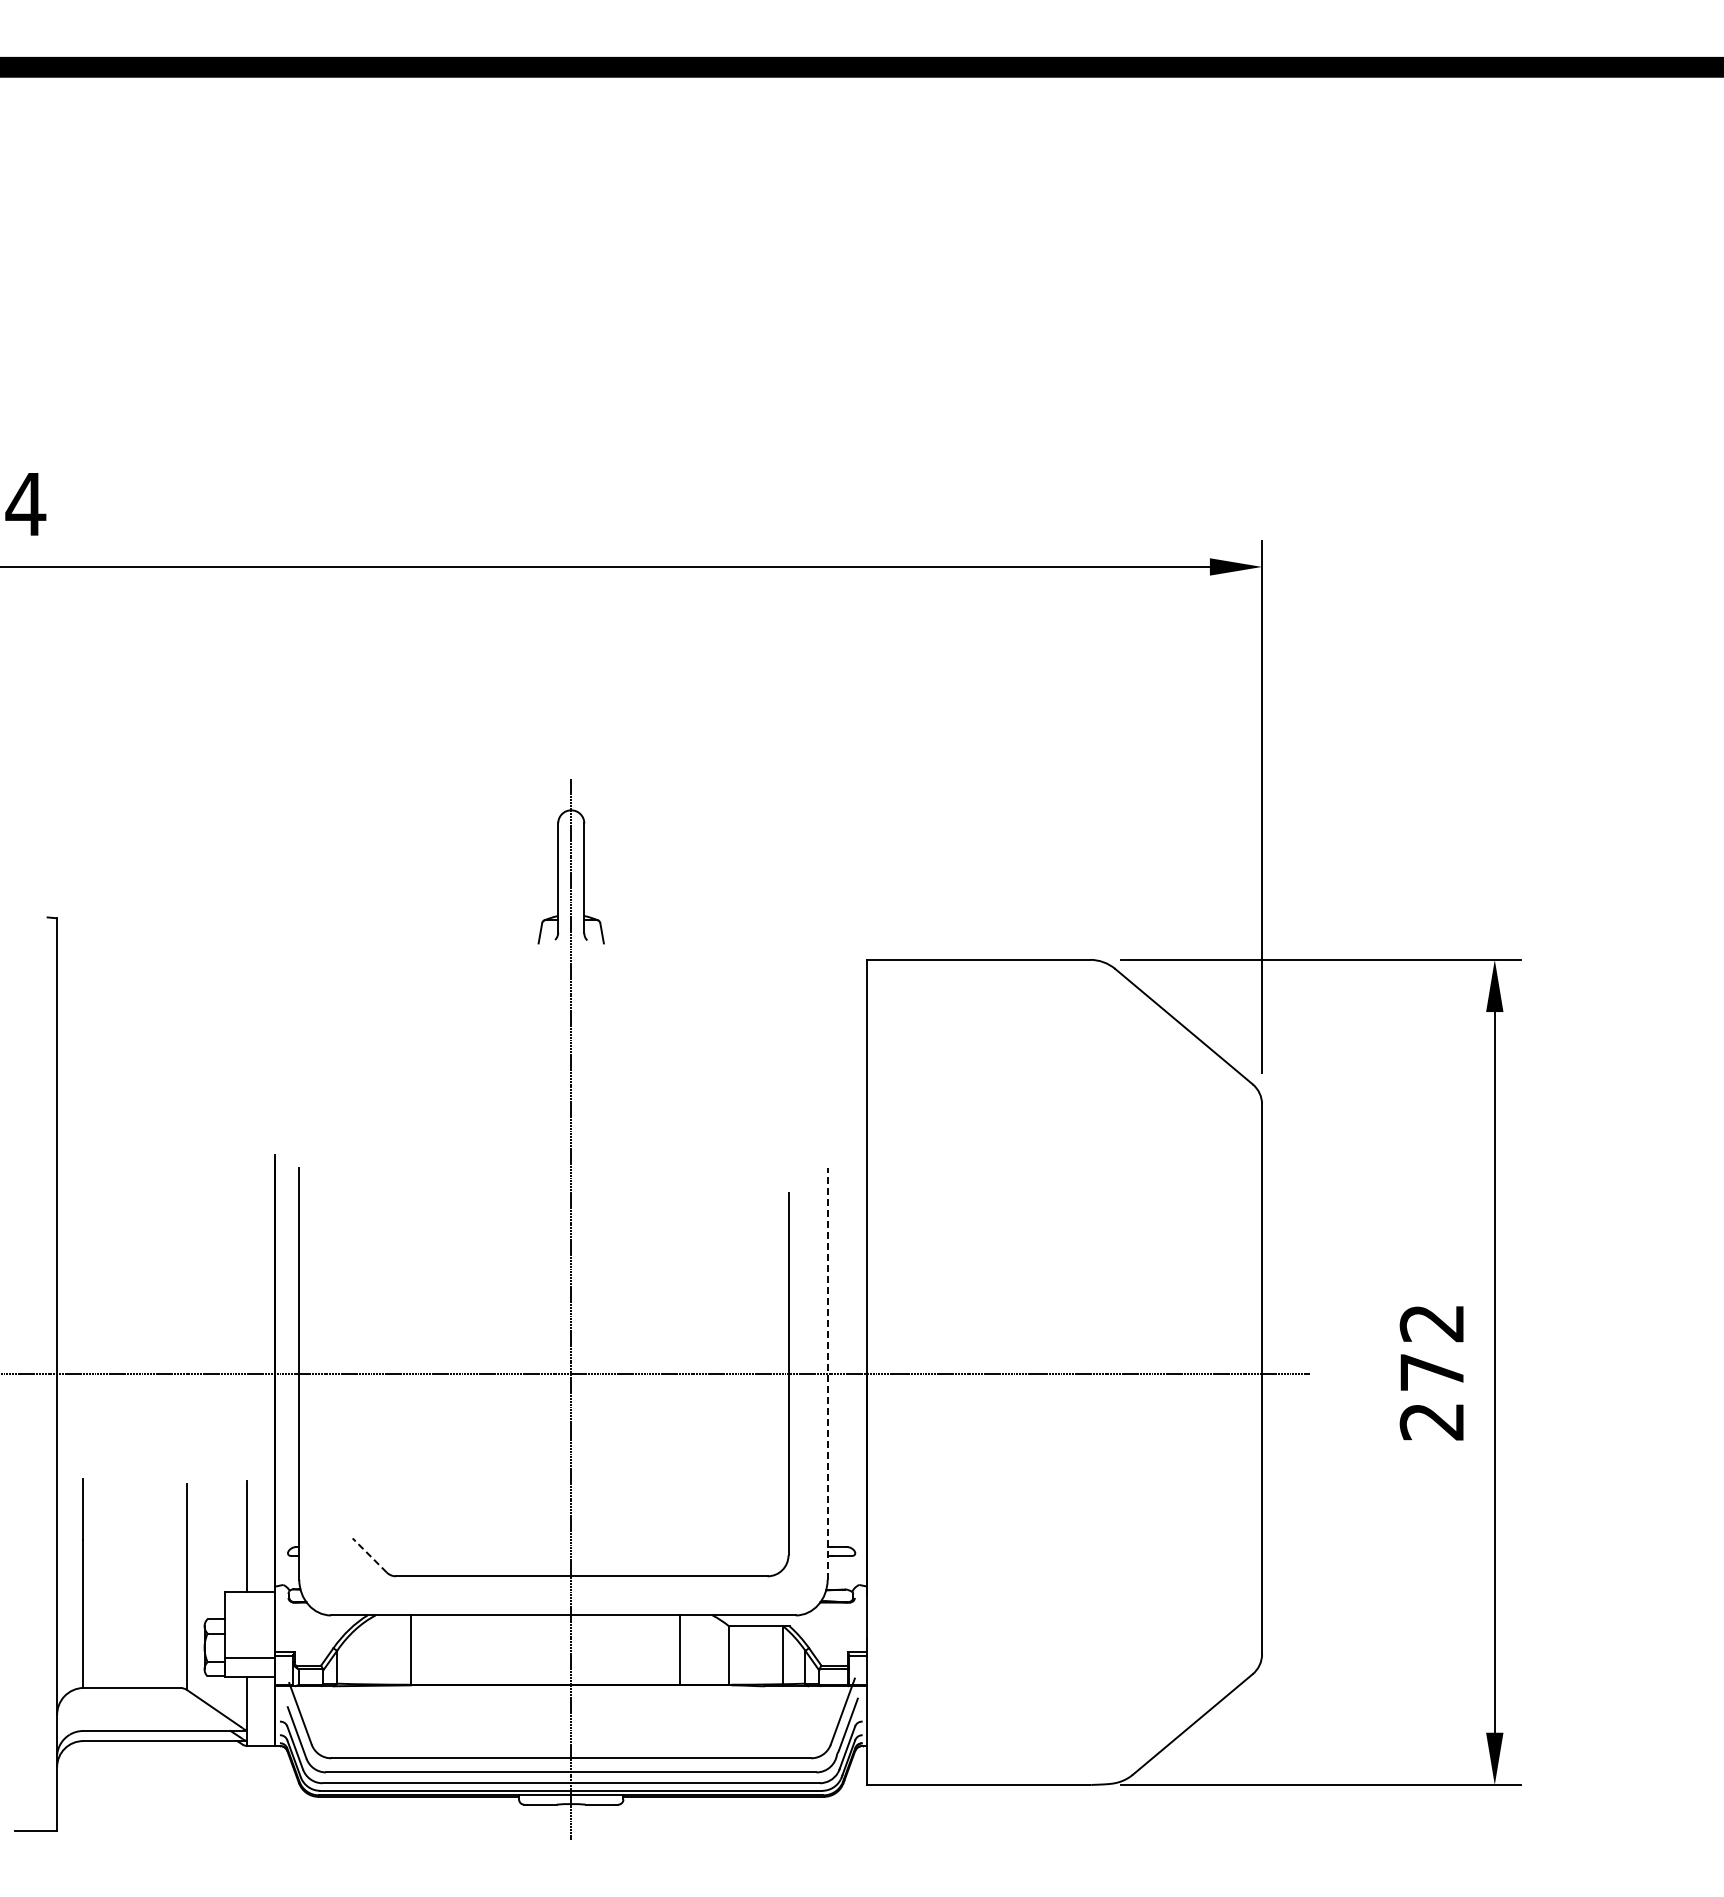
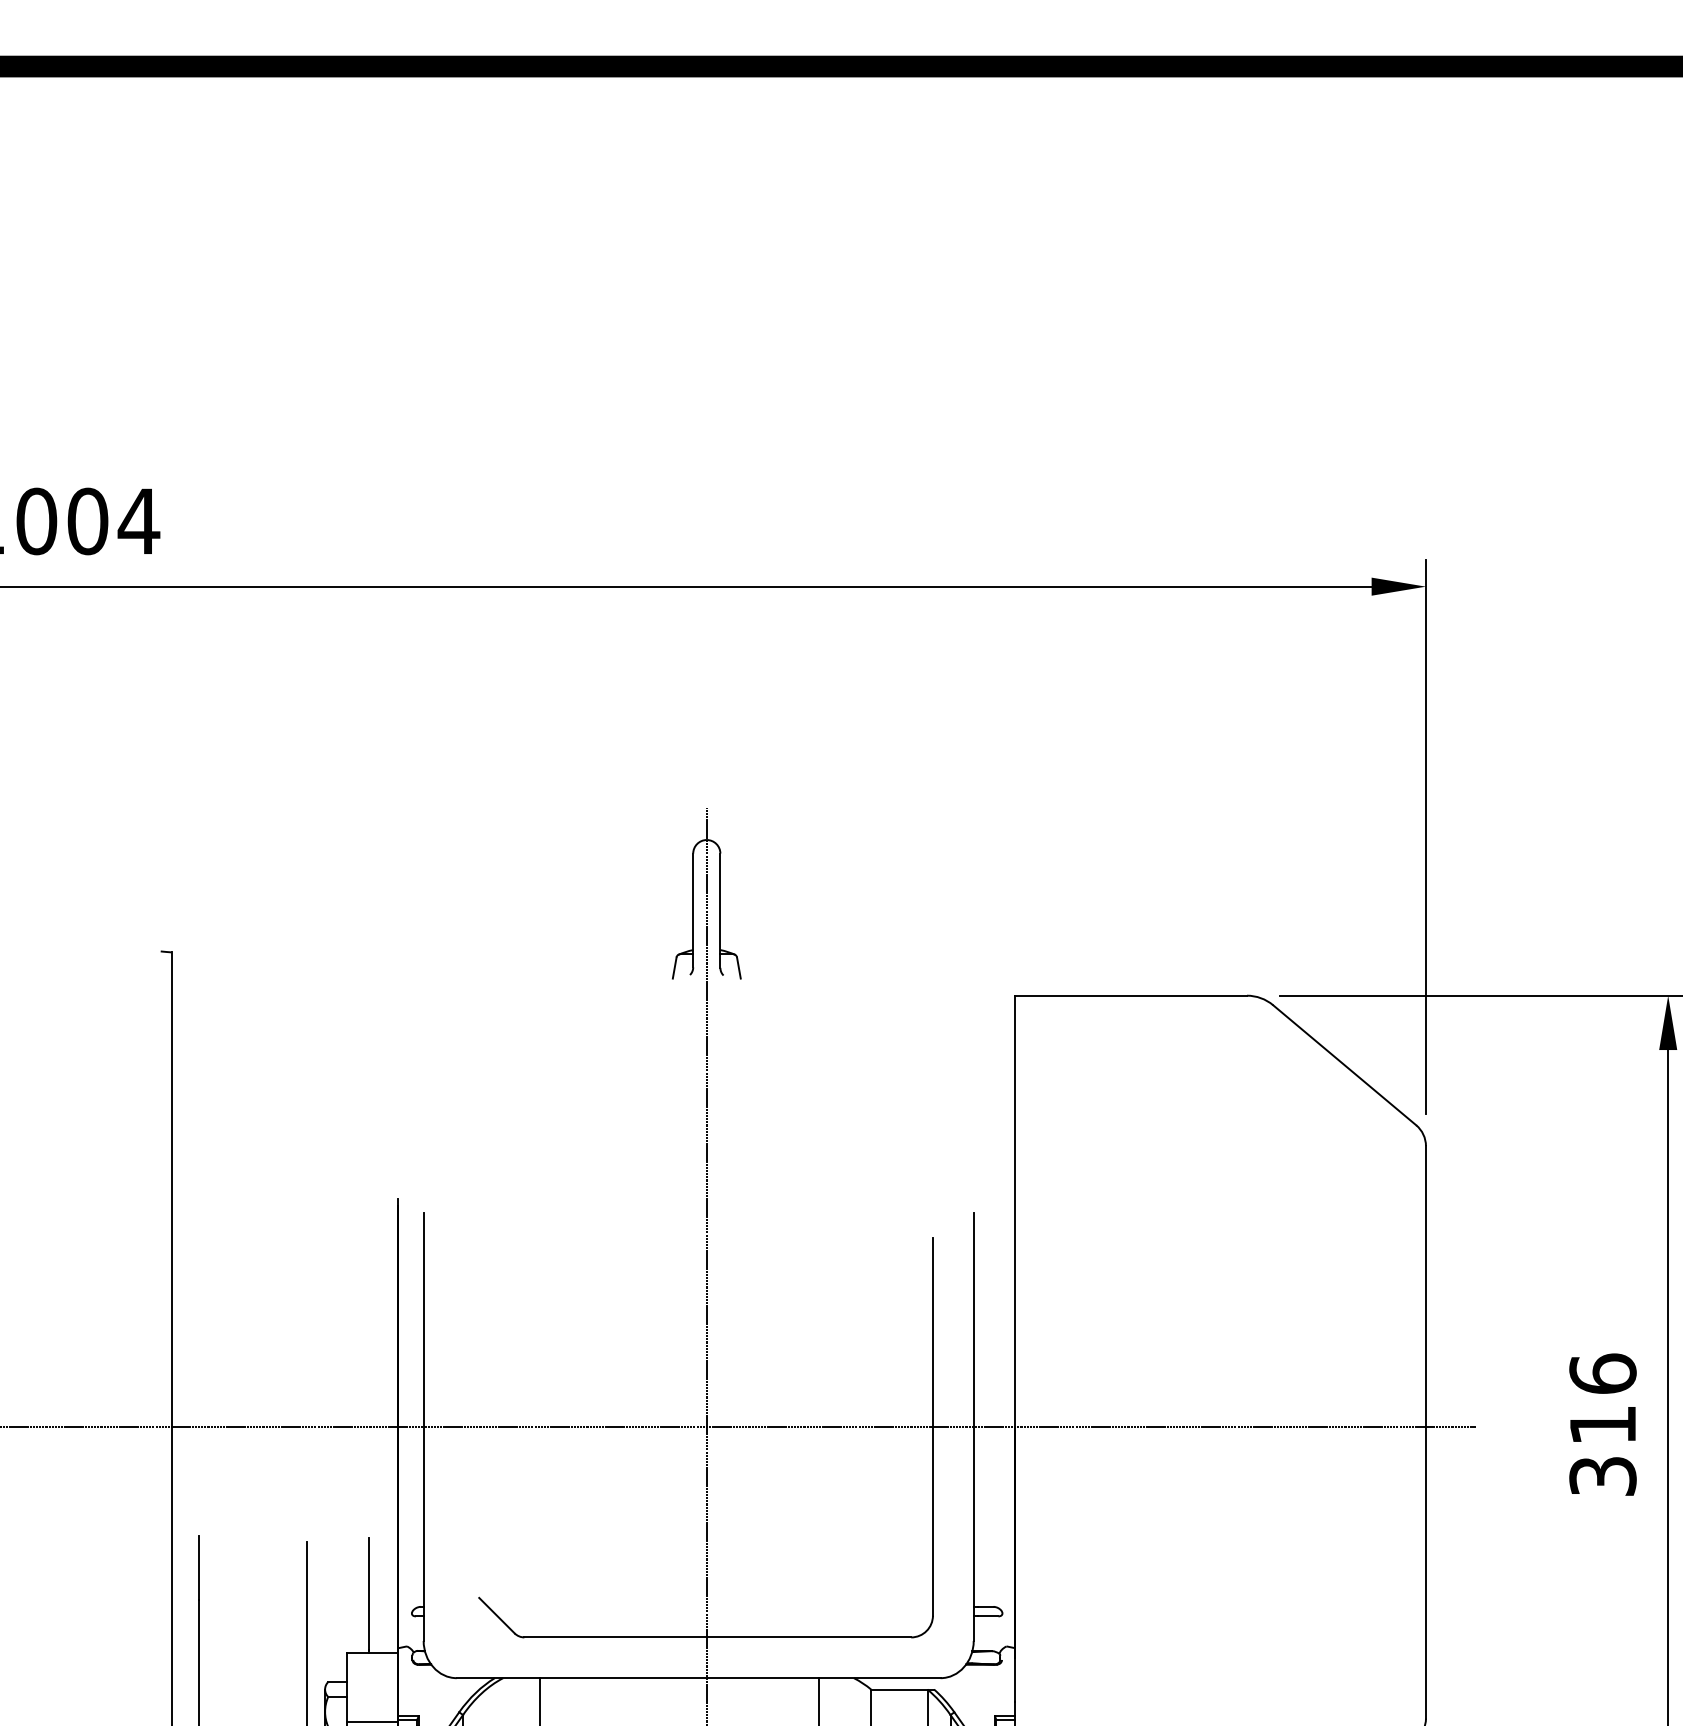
text: (1431, 1371) -> (1602, 1424), 272 -> 316
line: (827, 1374) -> (973, 1427), dashed -> solid
line: (369, 1555) -> (496, 1615), dashed -> solid

